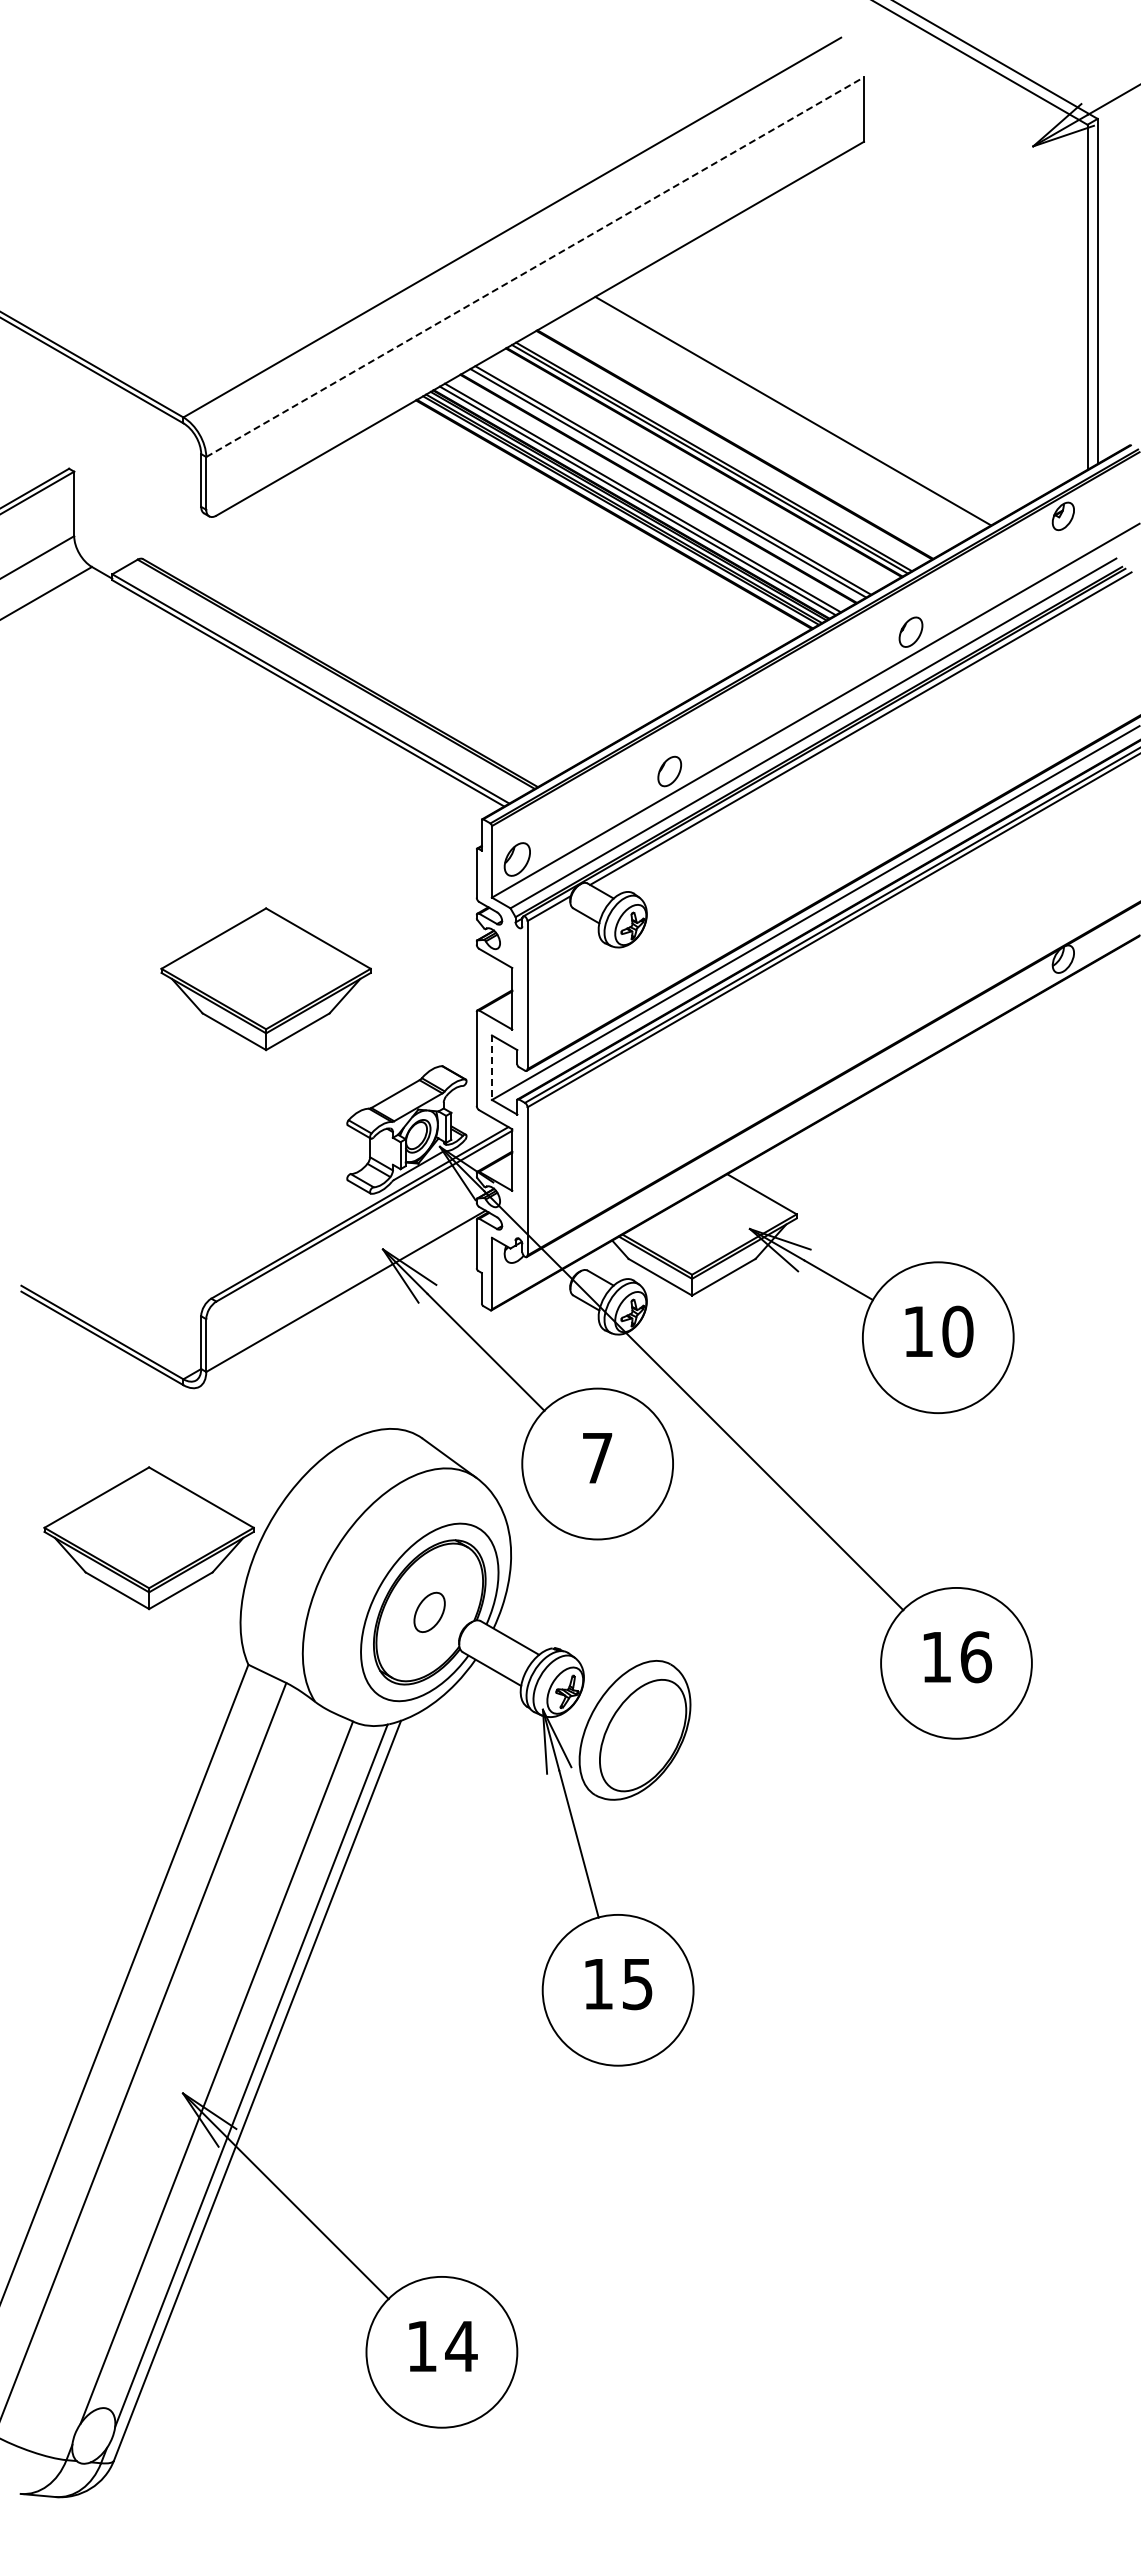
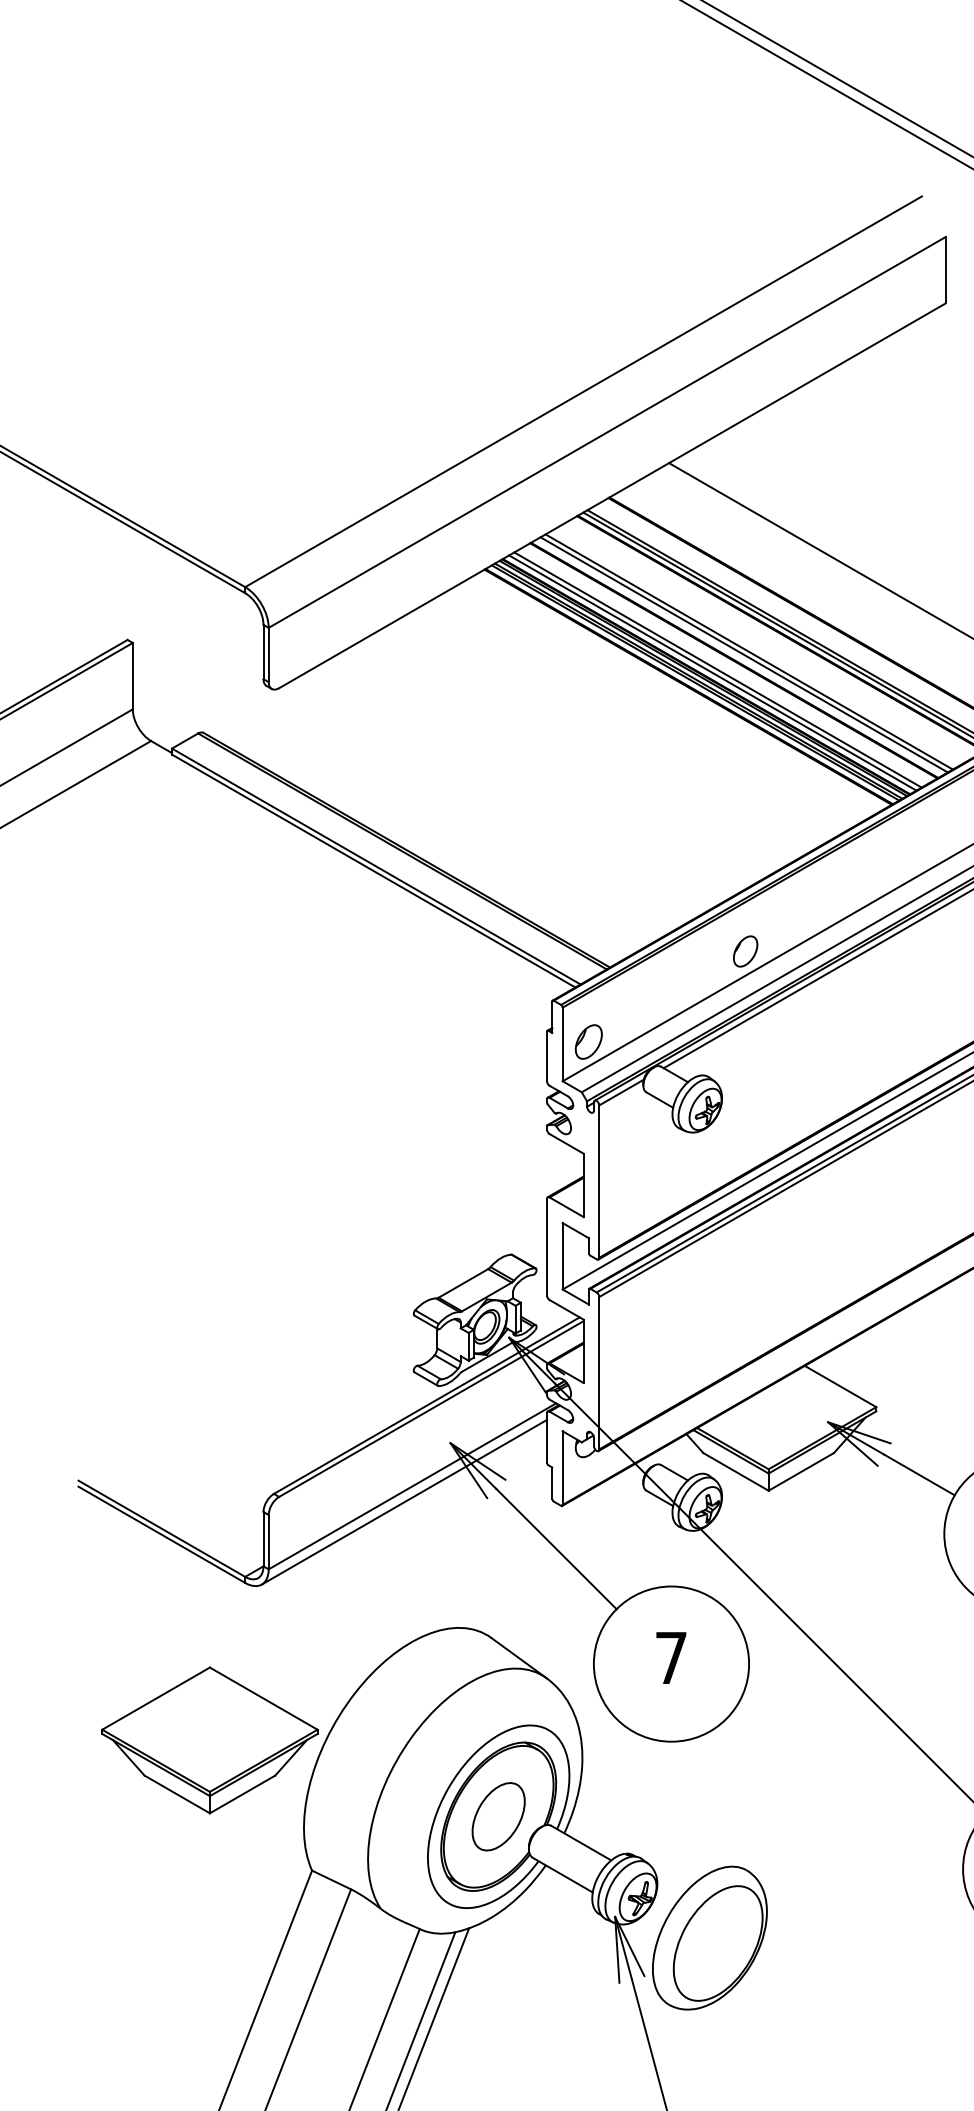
line: (535, 267) -> (607, 432), dashed -> solid
part: (265, 979) -> (329, 1165), removed
line: (491, 1068) -> (562, 1257), dashed -> solid
line: (337, 1306) -> (403, 1501), added
part: (429, 1612) -> (498, 1816), size x1.67

